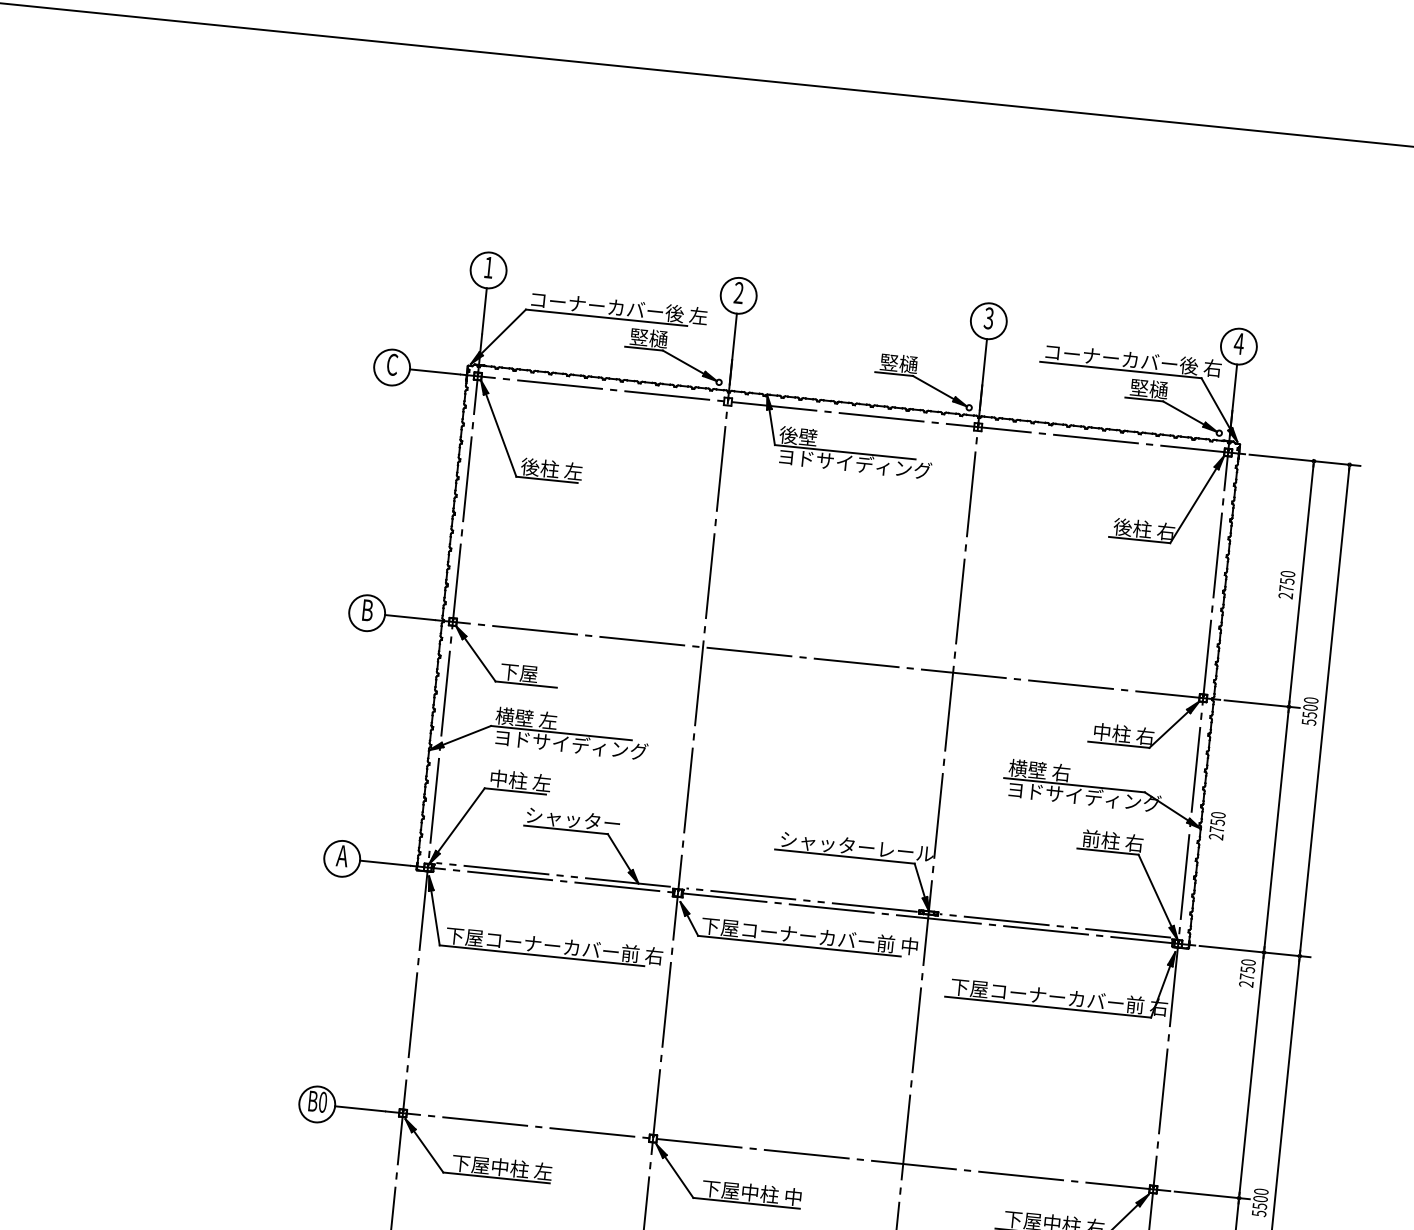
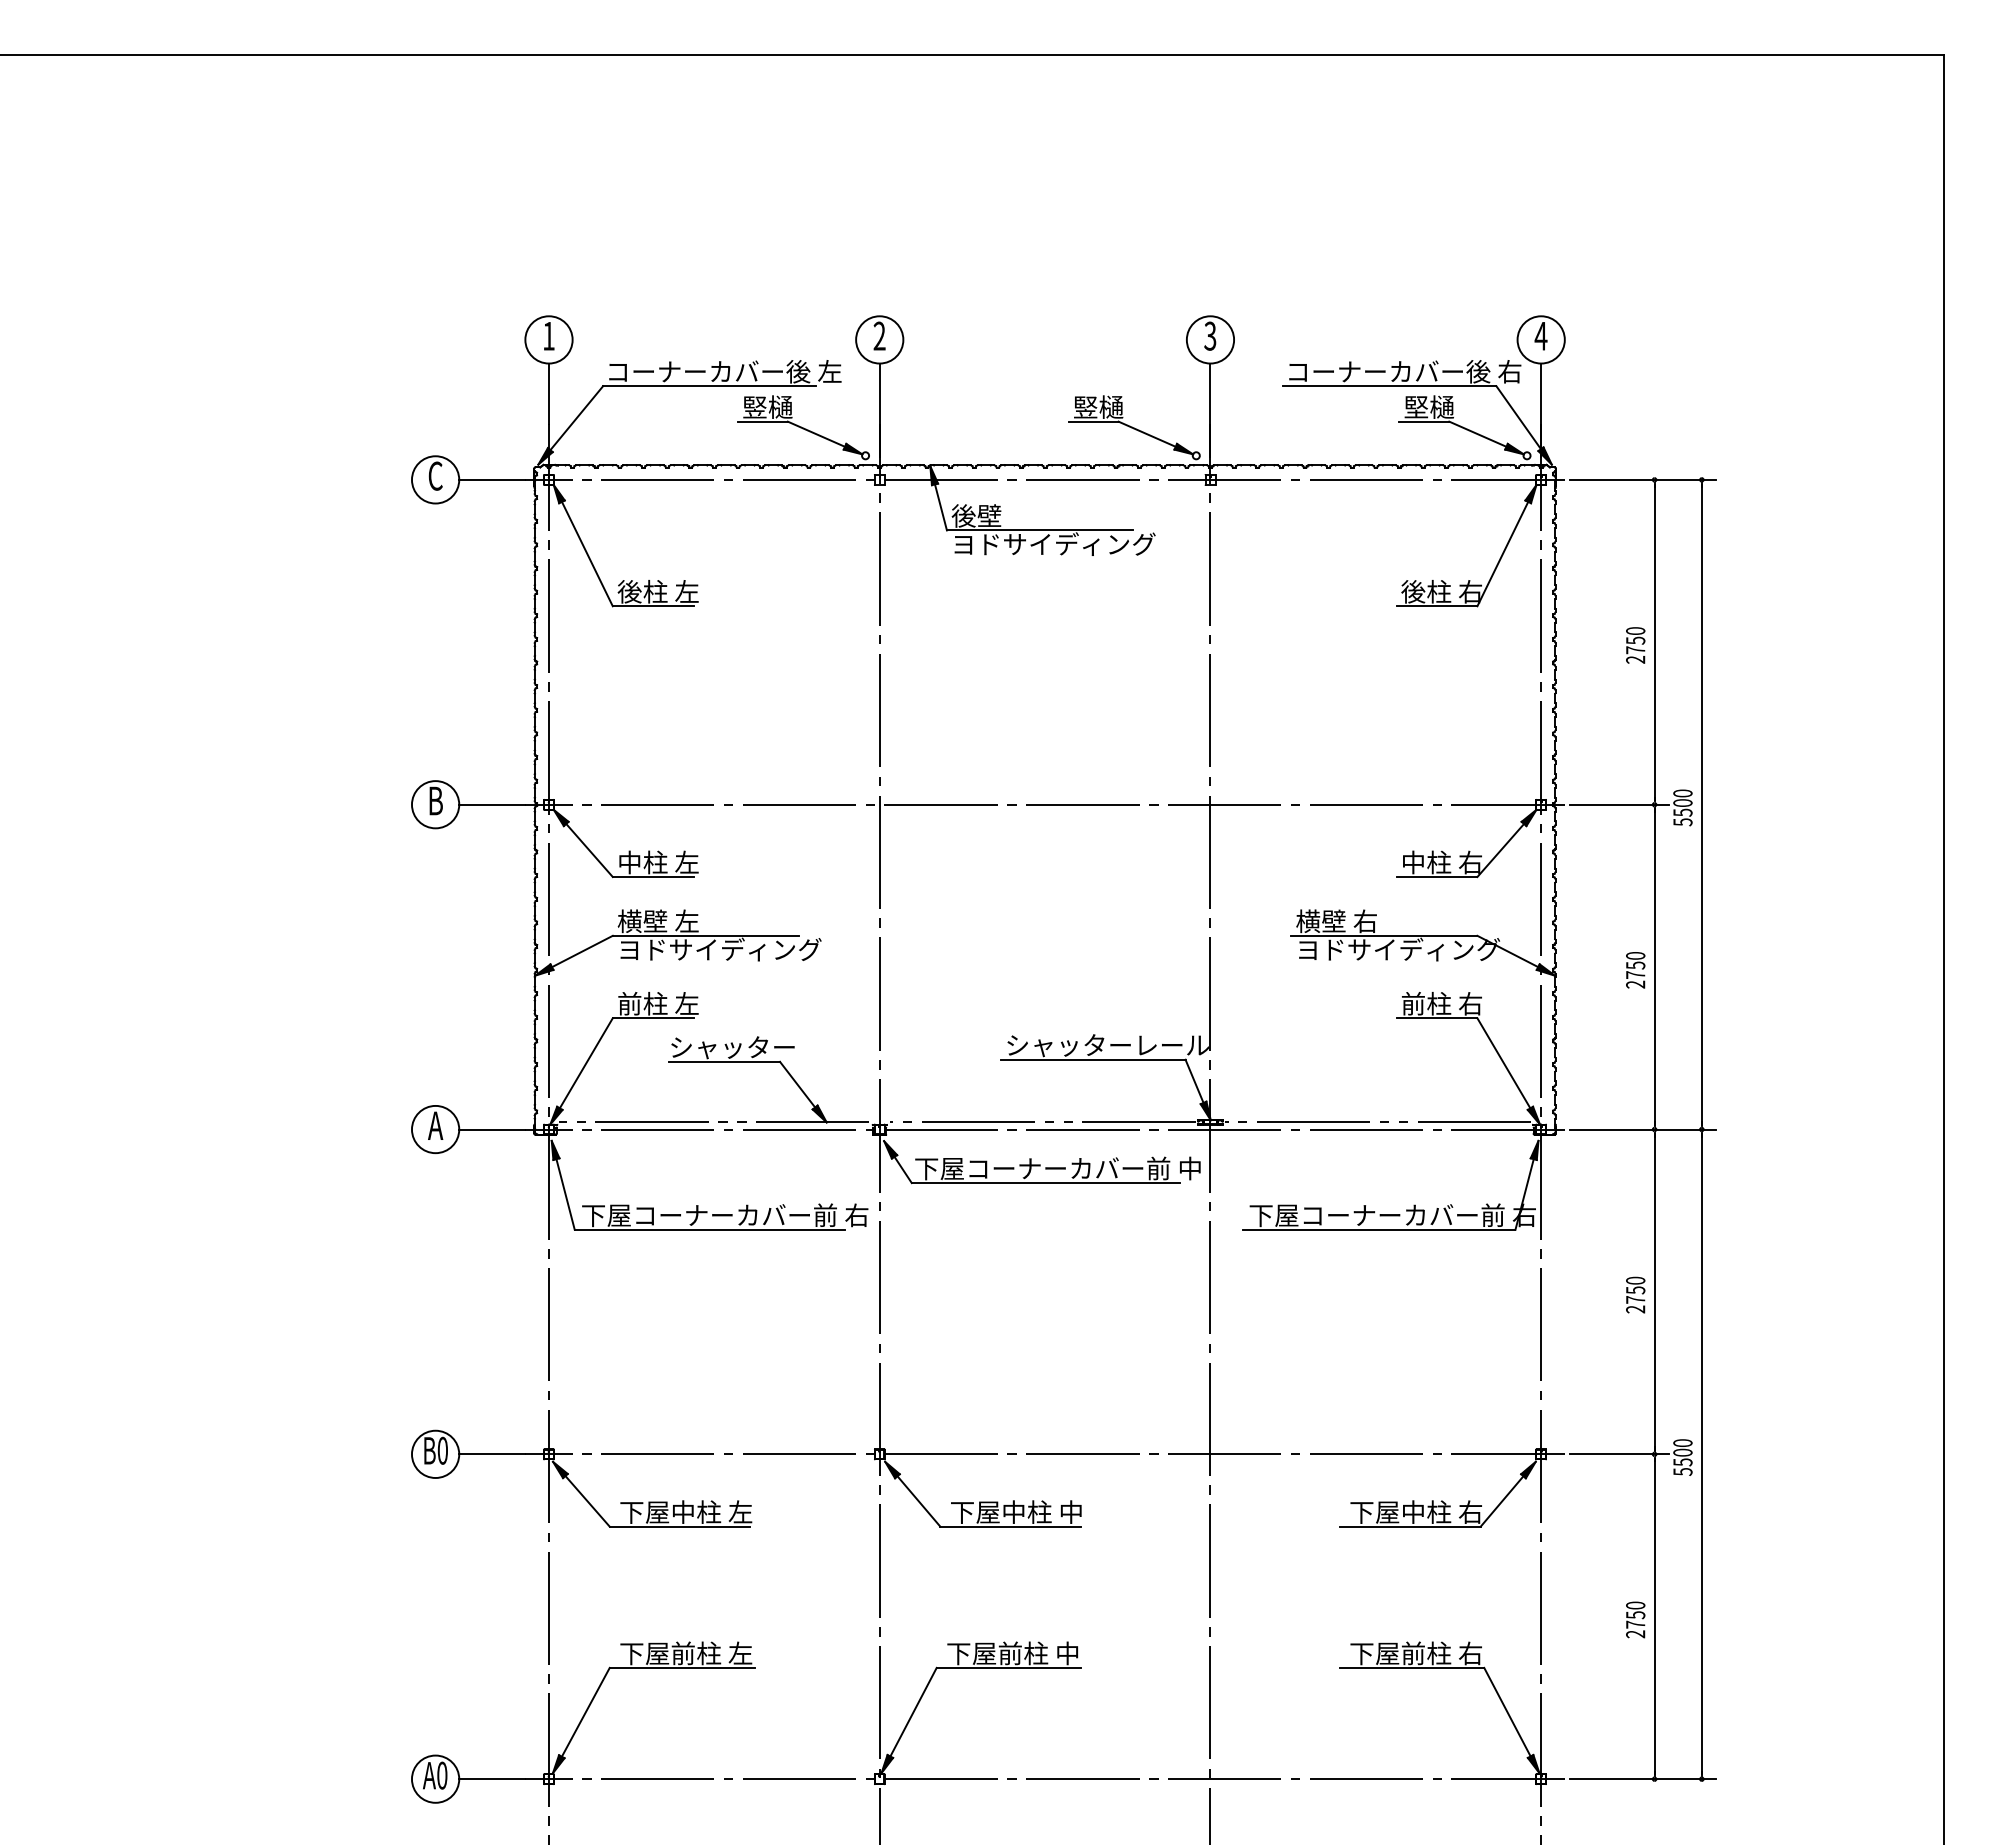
text: (531, 674) -> (658, 862), 下屋 -> 中柱 左
text: (498, 778) -> (629, 1003), 中柱 左 -> 前柱 左
text: (1217, 826) -> (1635, 970), moved
text: (1247, 972) -> (1635, 1294), moved

